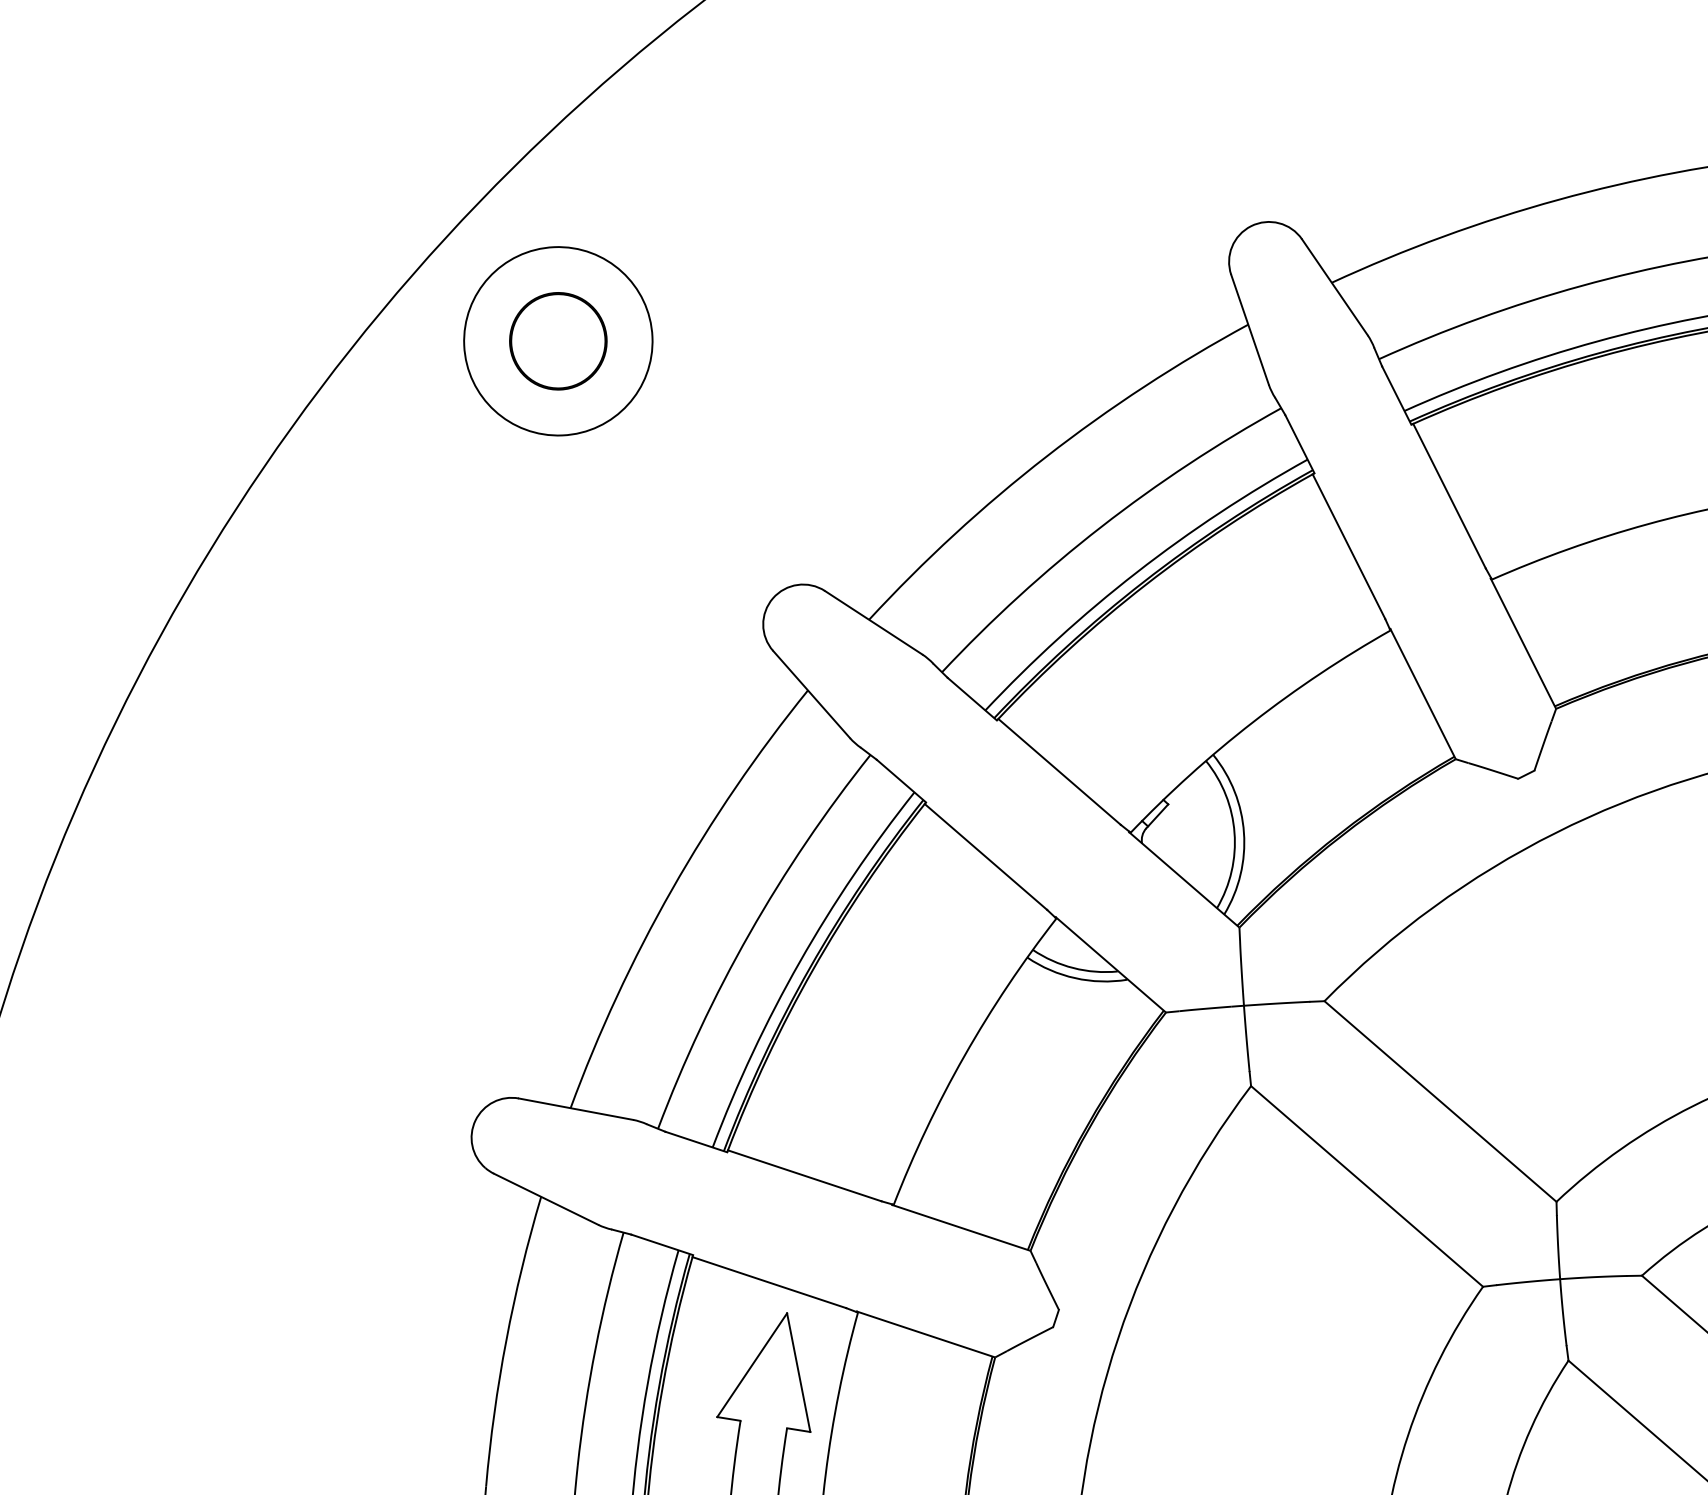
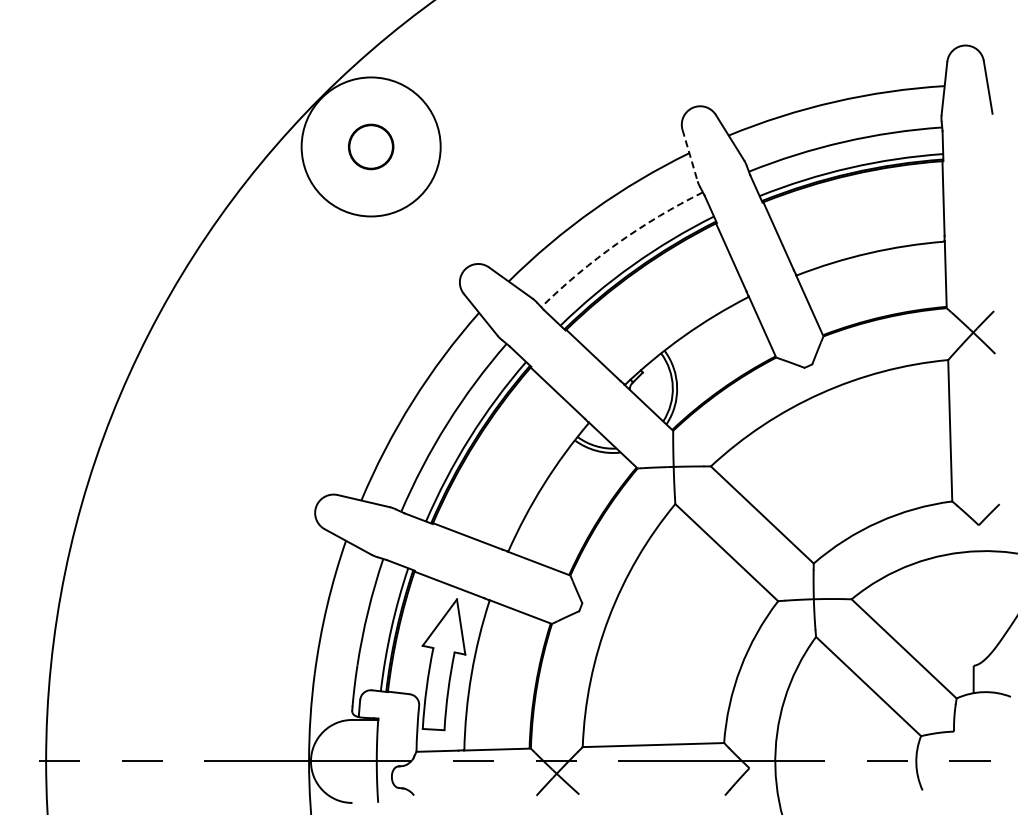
line: (1250, 329) -> (690, 155), solid -> dashed
circle: (556, 340) -> (370, 146), size x1.6
arc: (1101, 527) -> (617, 243), solid -> dashed

